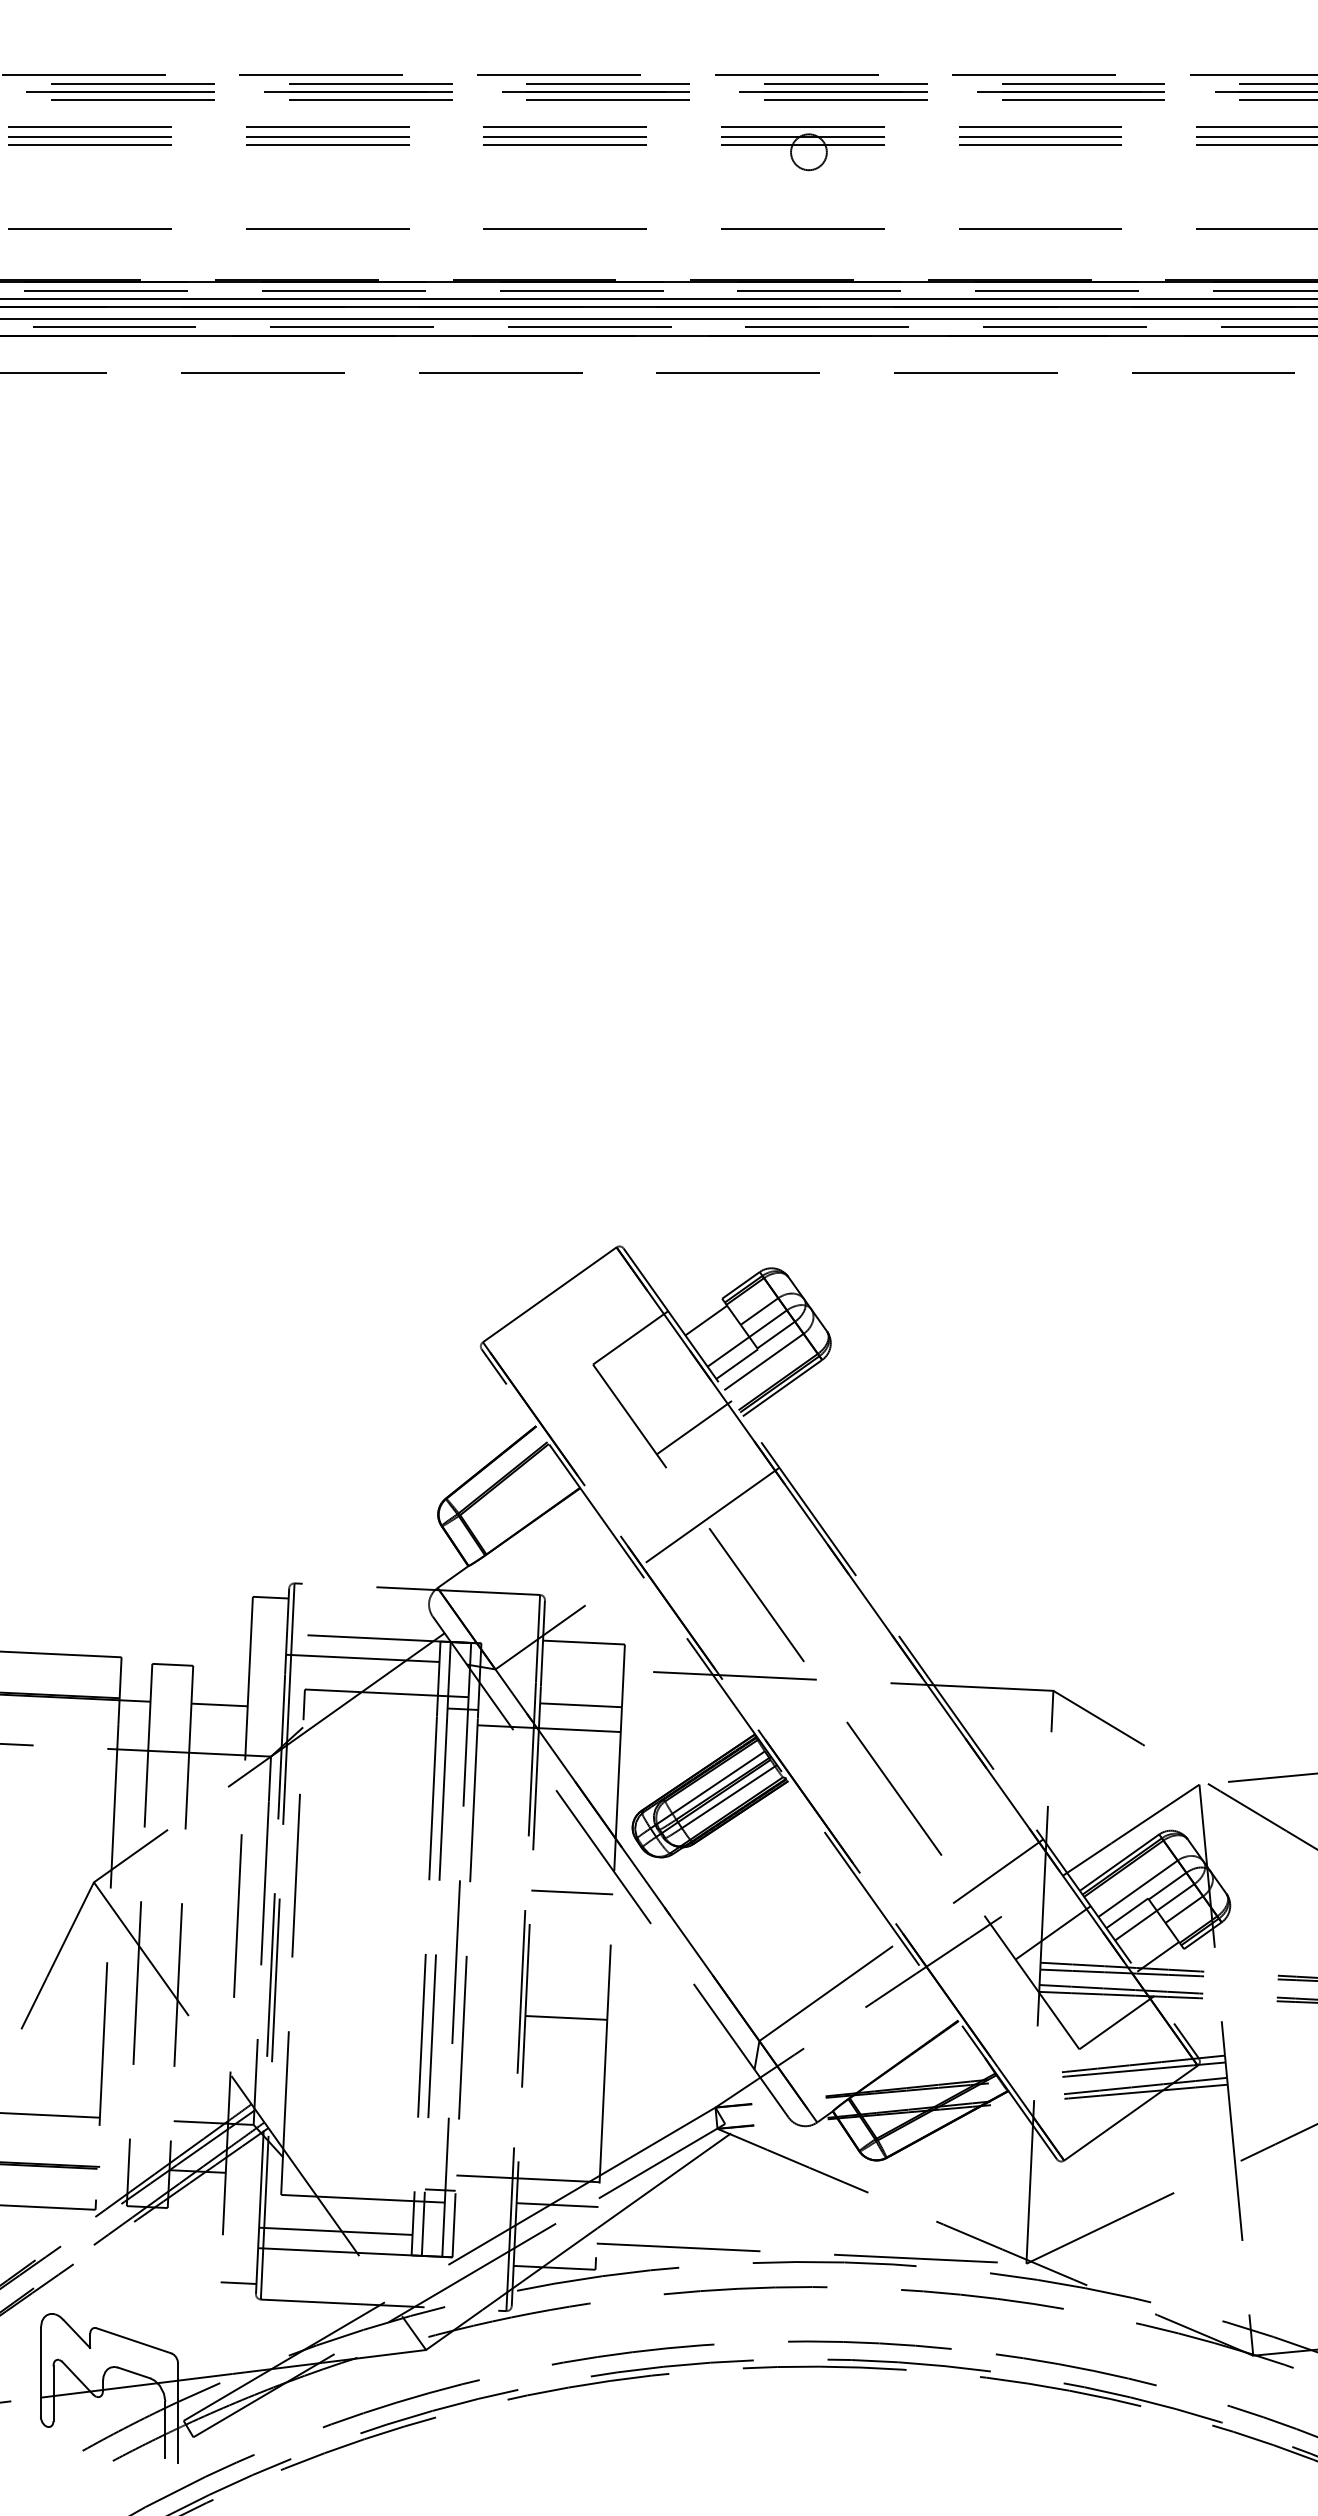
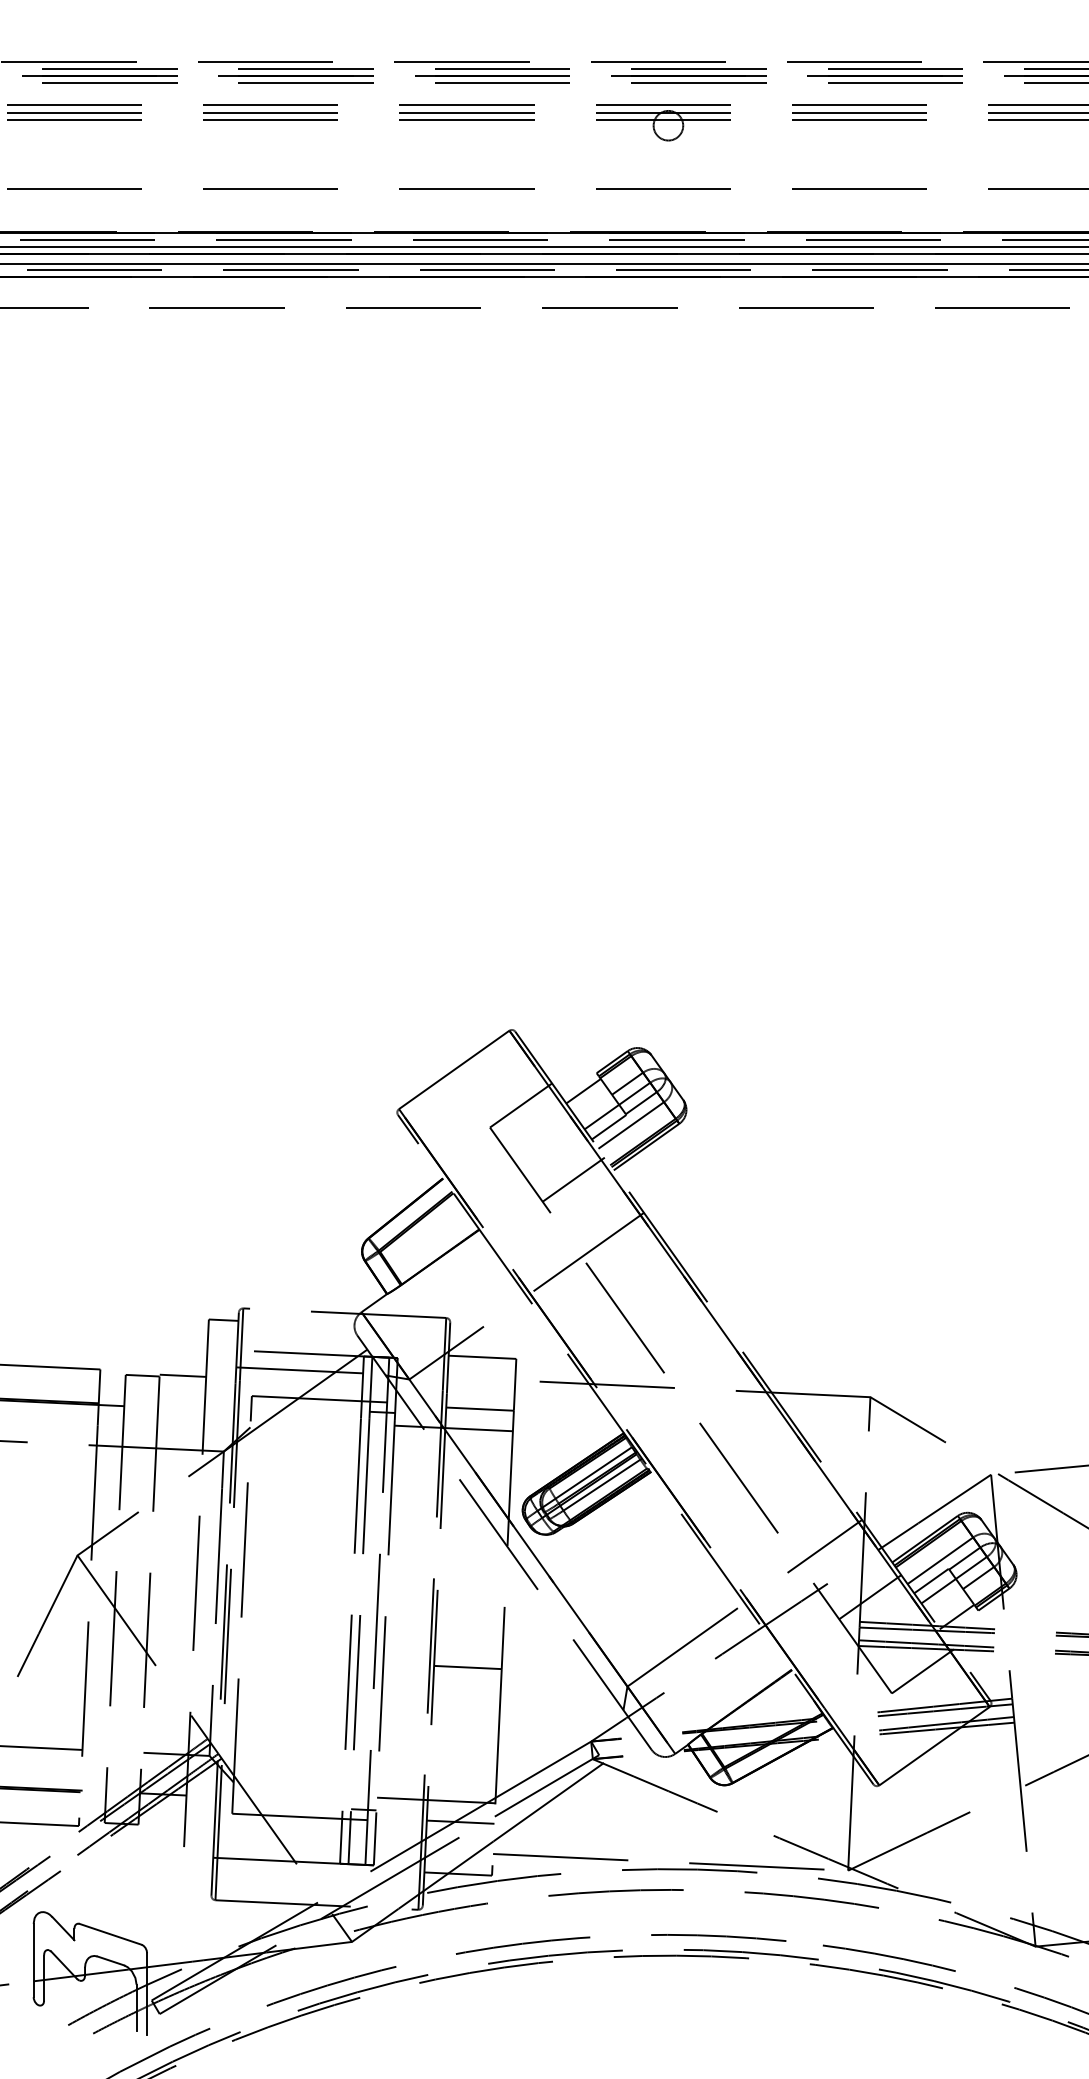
line: (219, 1704) -> (182, 1375), moved
line: (572, 1892) -> (473, 1563), removed
line: (335, 2230) -> (277, 1843), removed
line: (238, 2282) -> (196, 1886), removed

